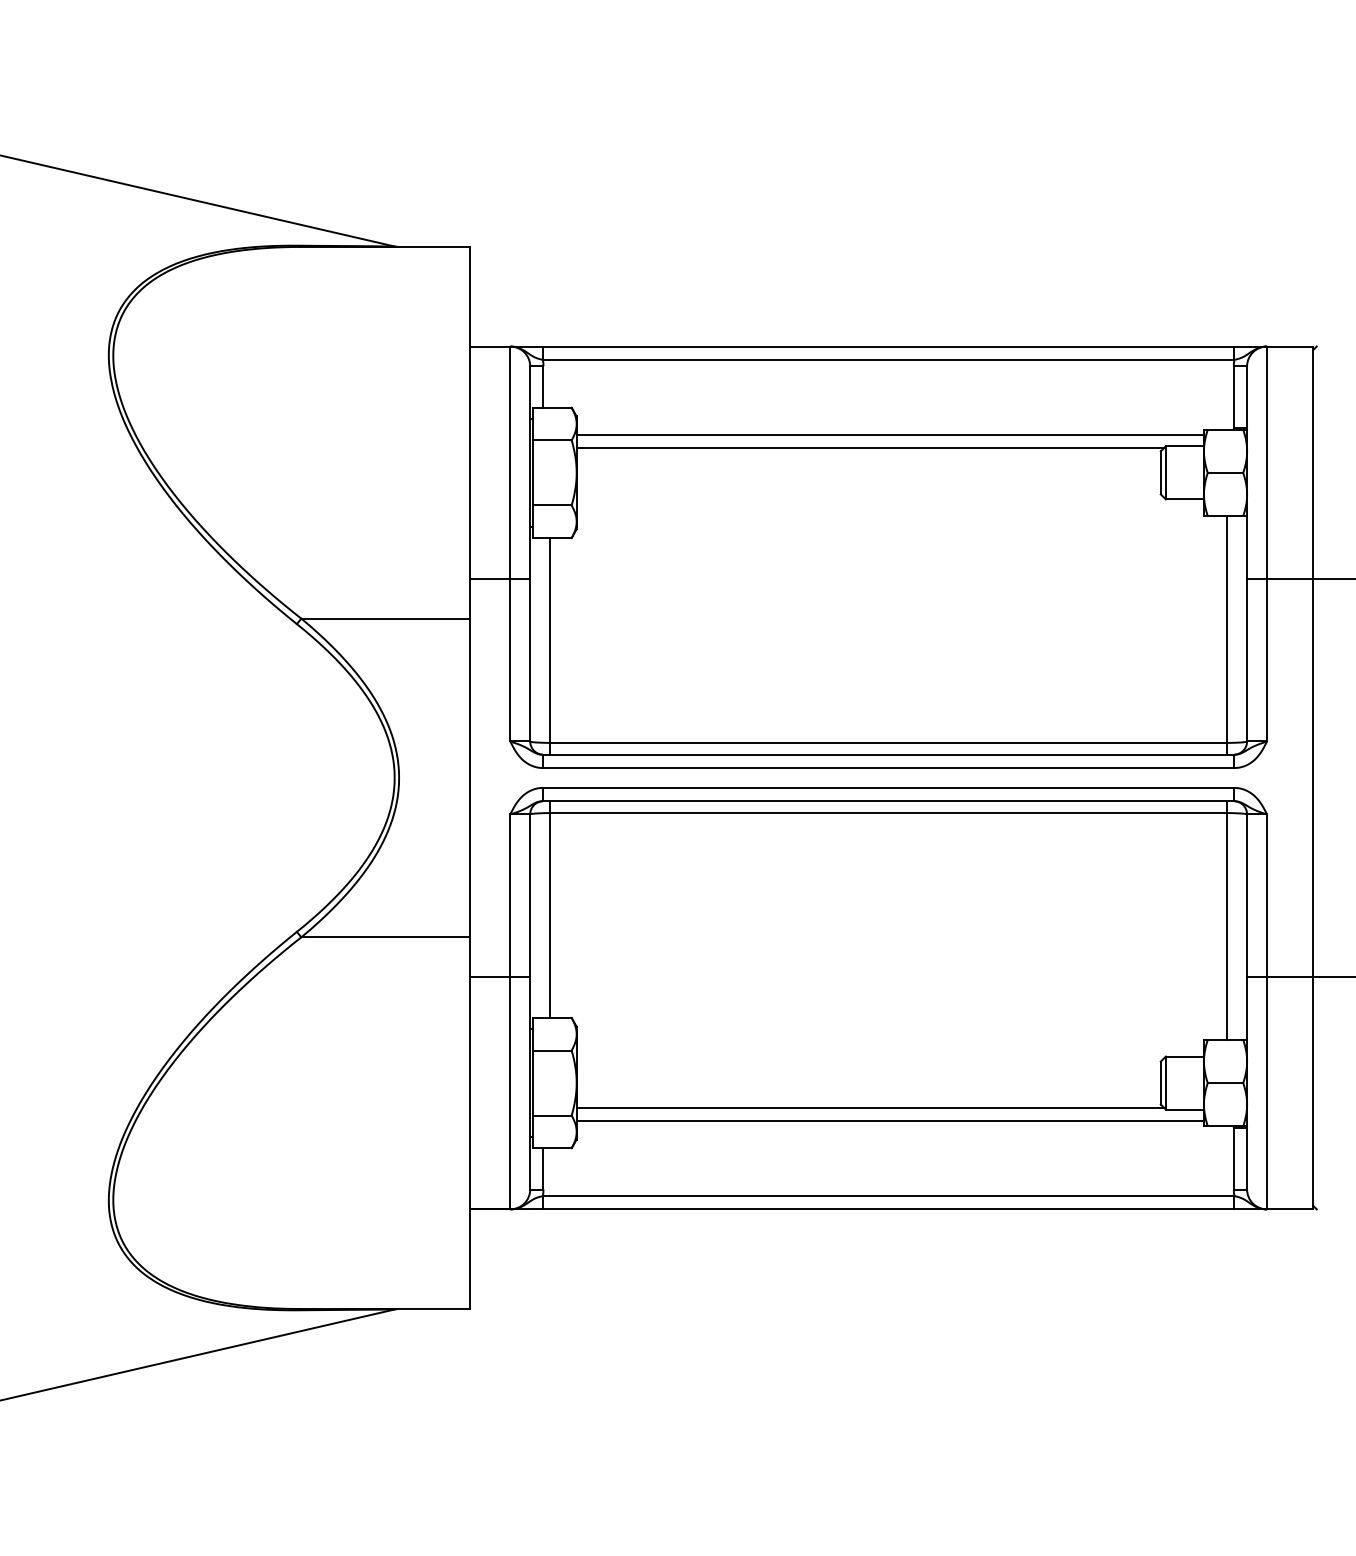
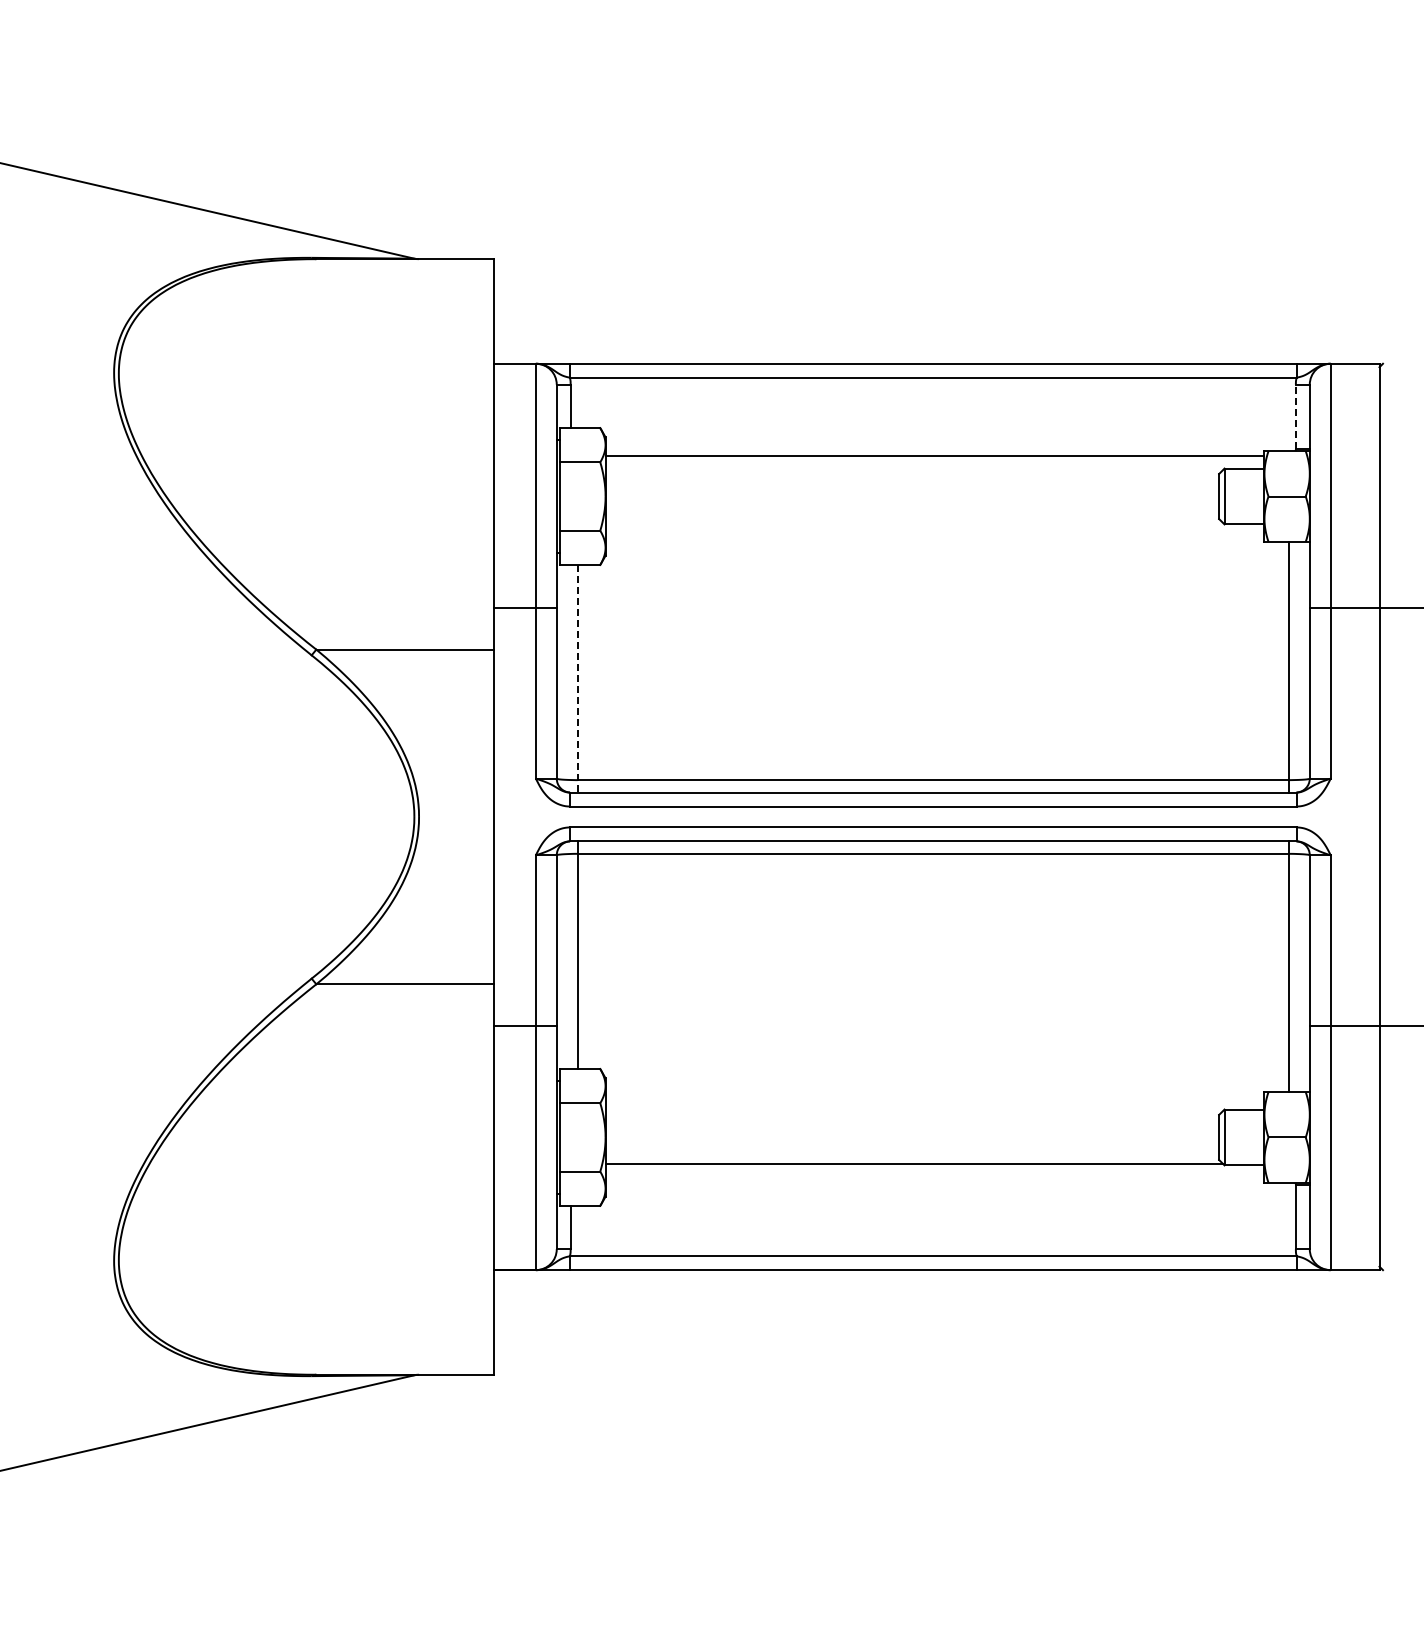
line: (1233, 396) -> (1295, 416), solid -> dashed
line: (869, 448) -> (913, 470), removed
line: (549, 646) -> (577, 678), solid -> dashed
line: (889, 1121) -> (934, 1177), removed

